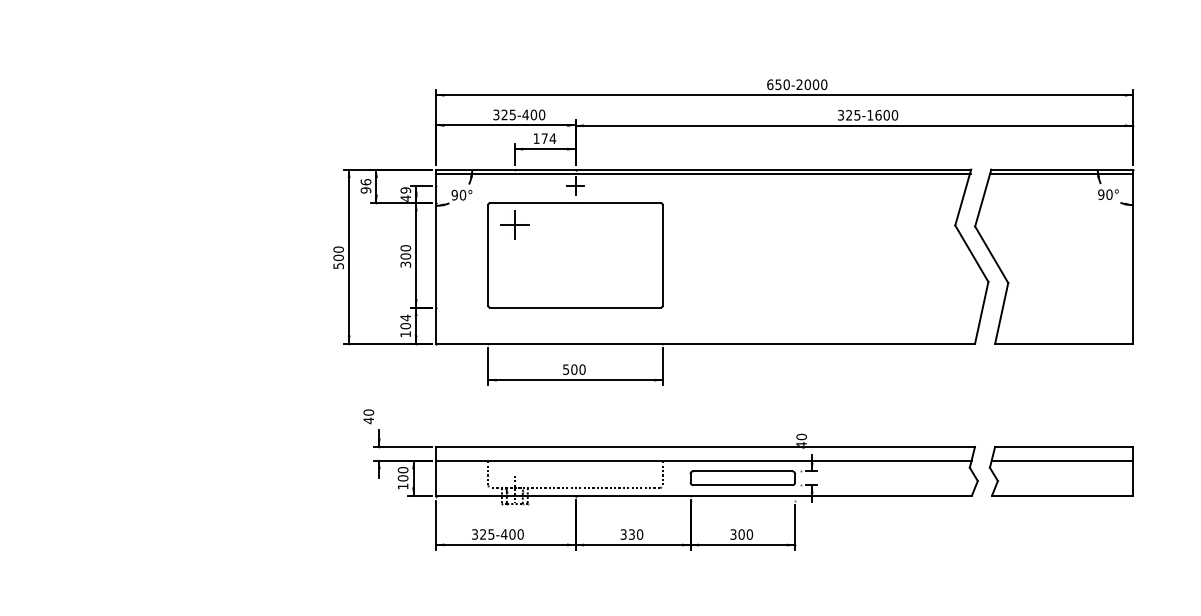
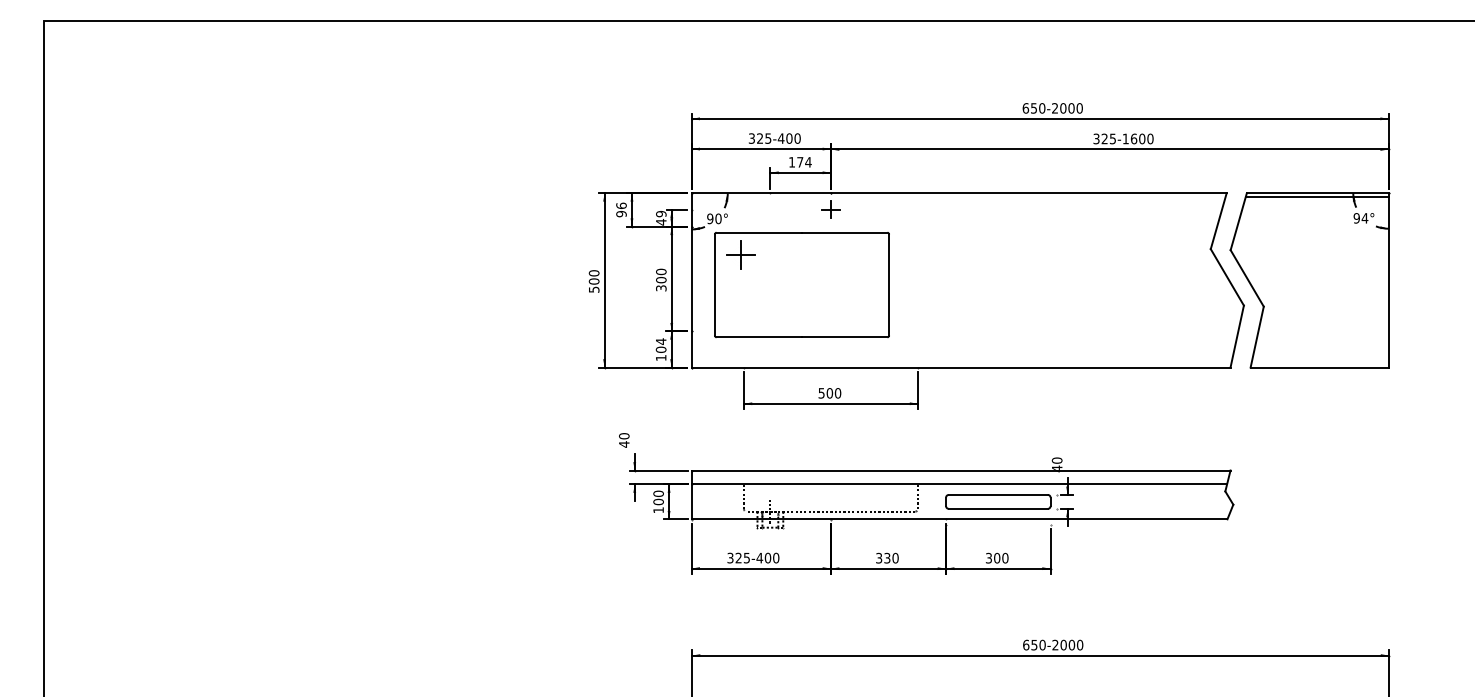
line: (702, 173) -> (958, 197), removed
text: (1108, 194) -> (1364, 218), 90° -> 94°
part: (574, 254) -> (801, 284), moved
part: (1060, 470) -> (1316, 494), removed

